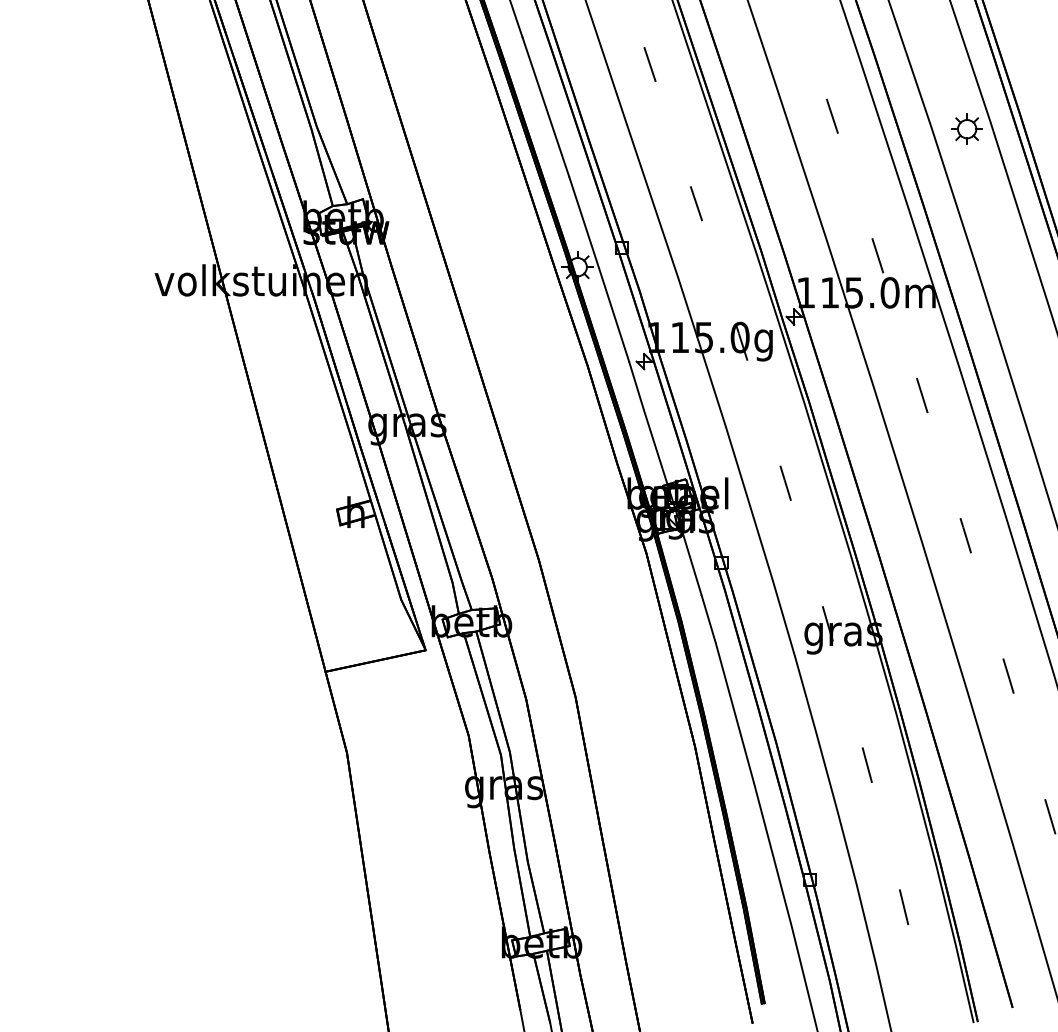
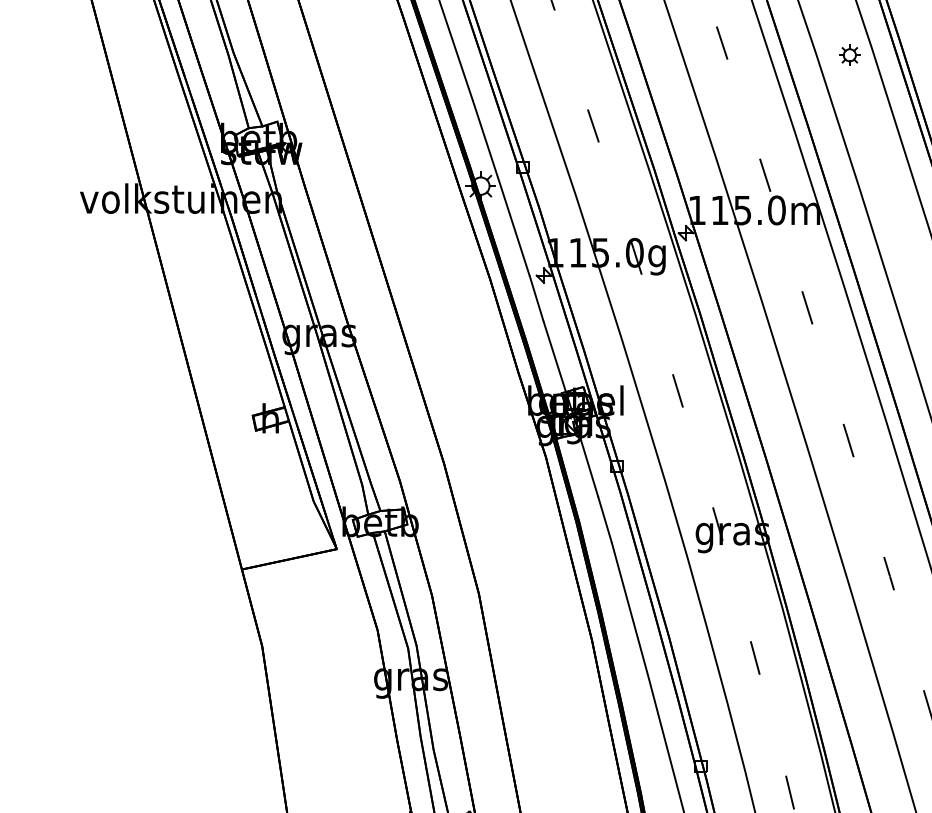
part: (966, 128) -> (849, 54), size x0.7

